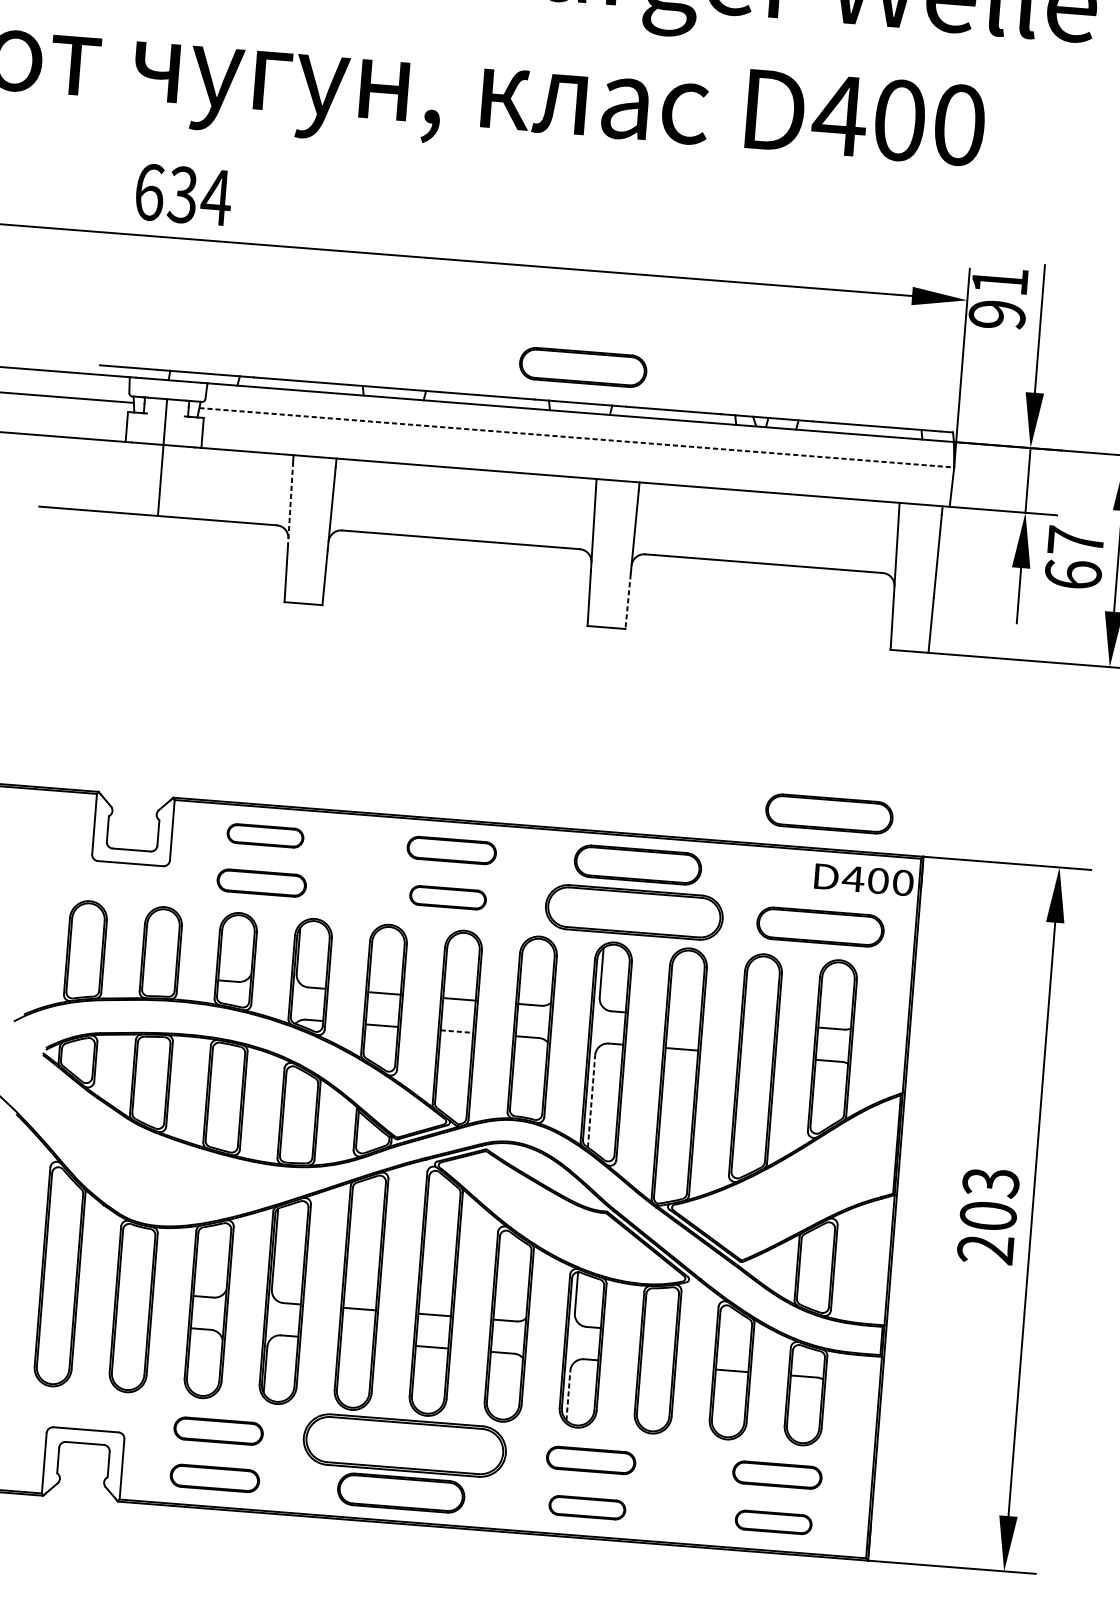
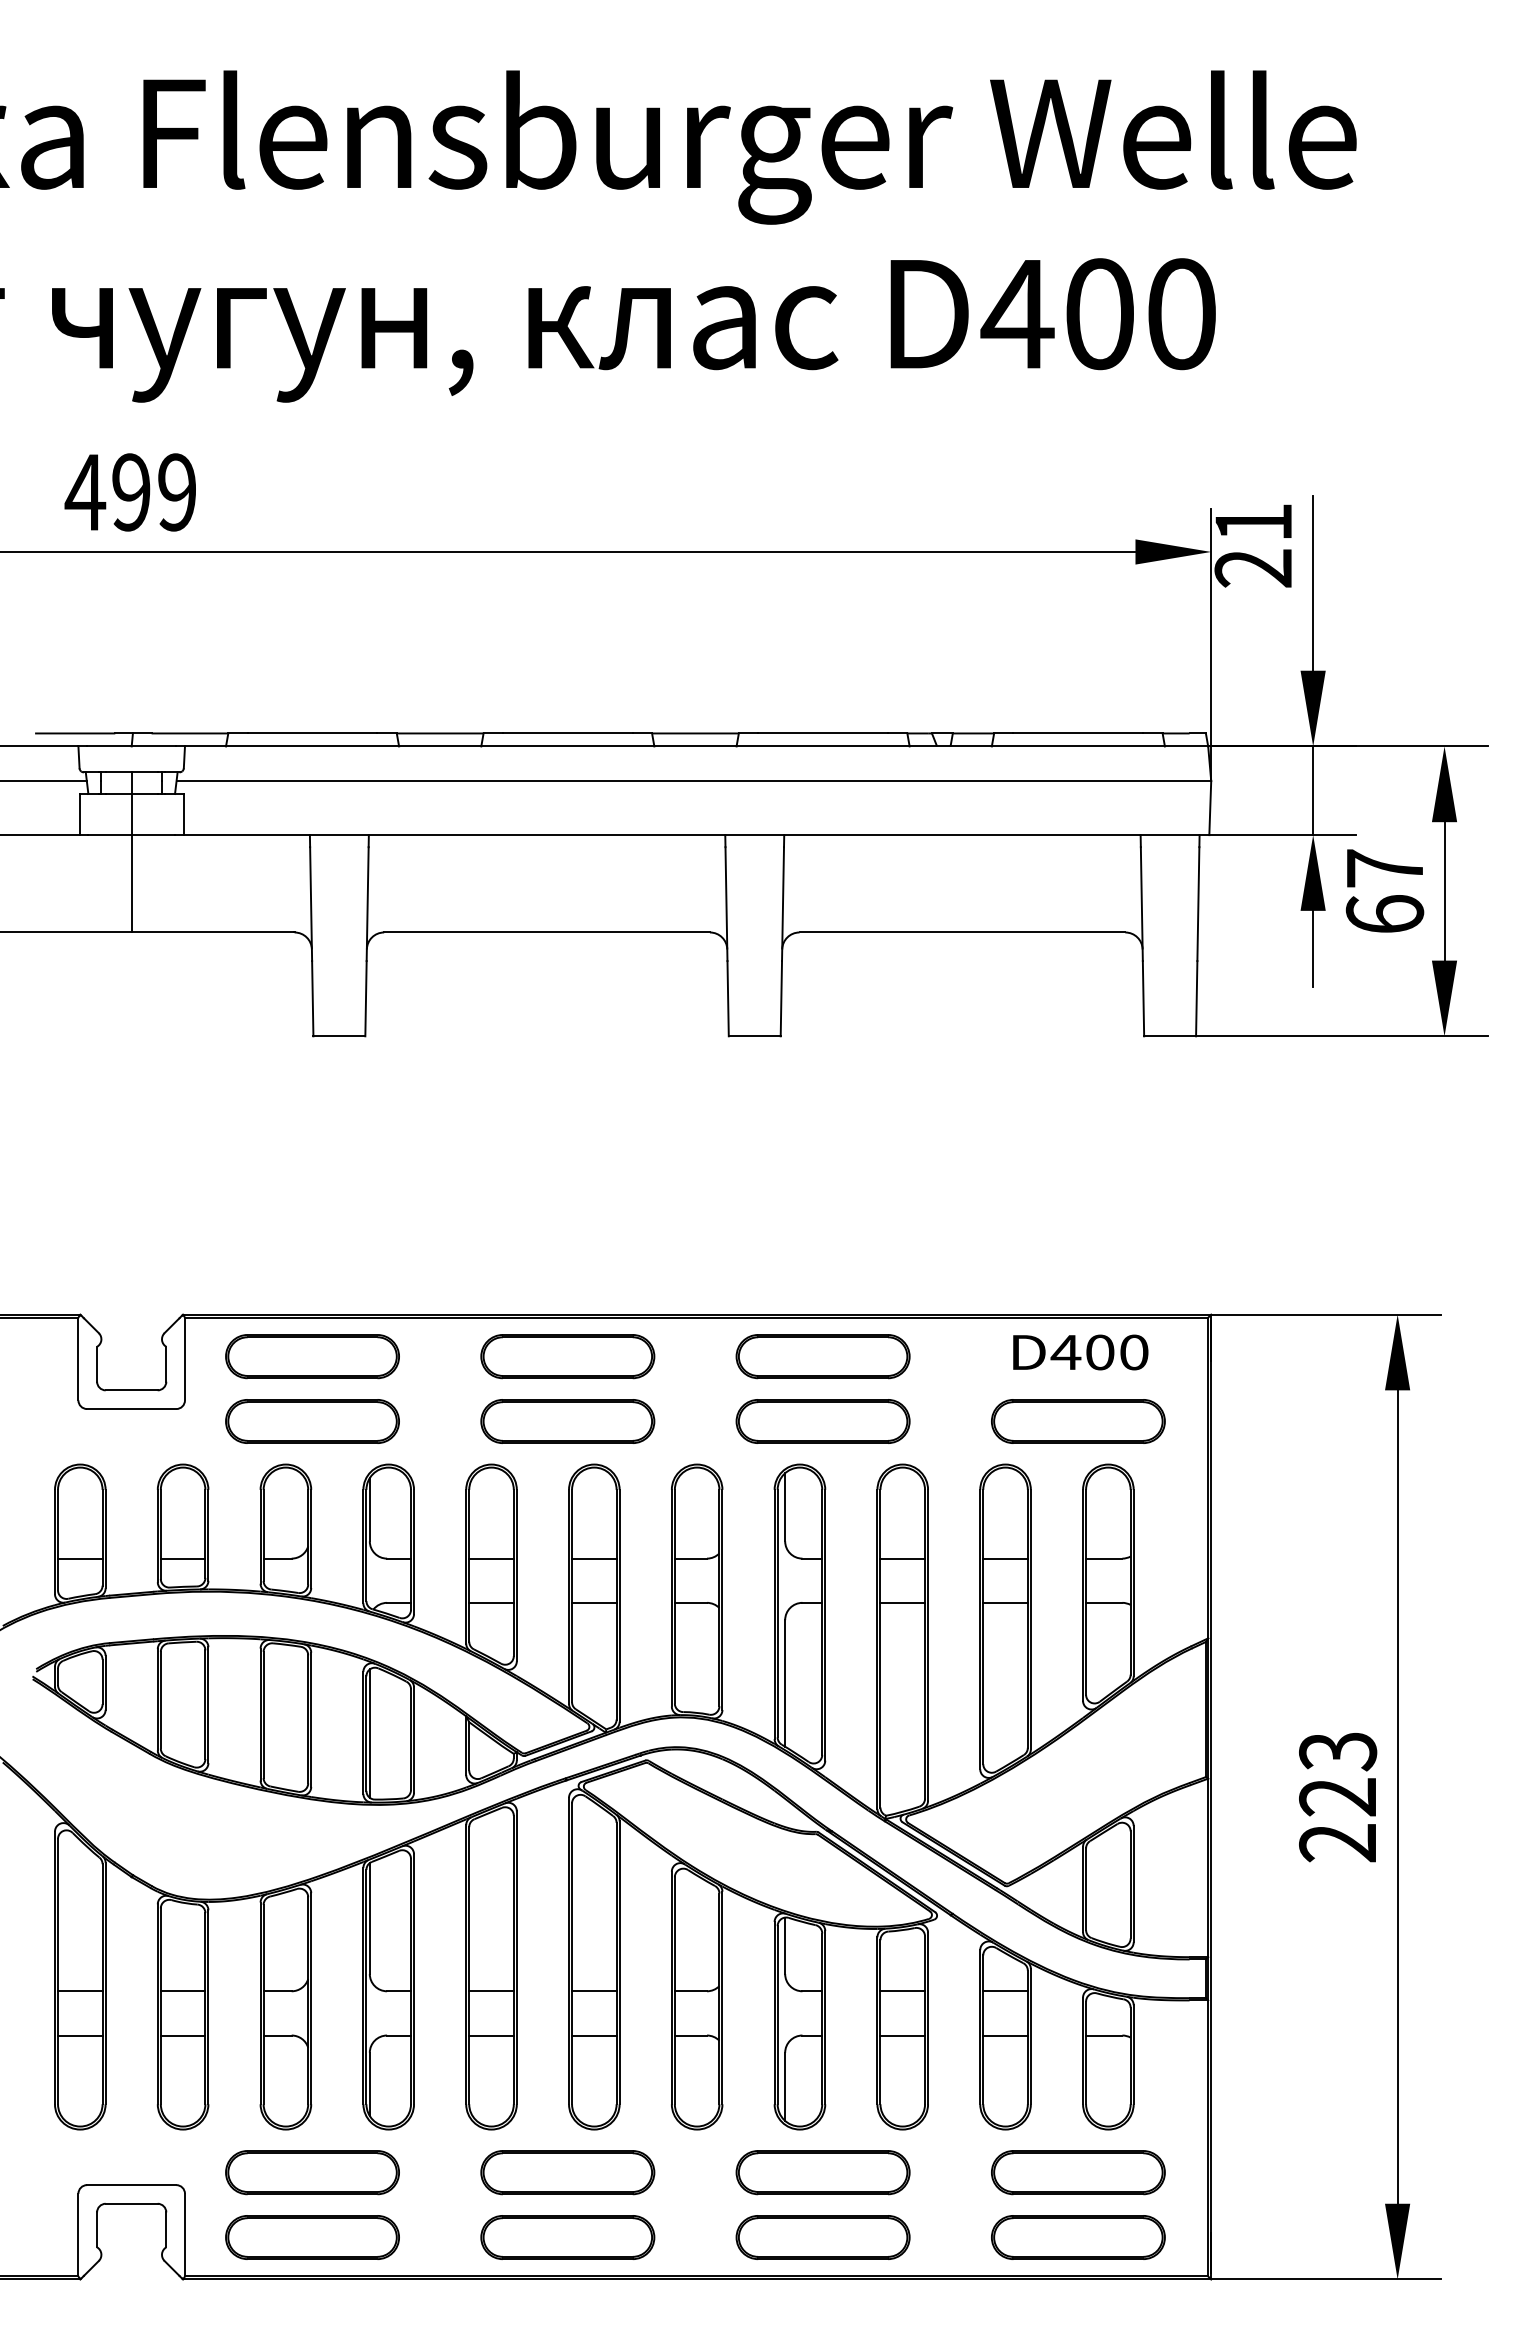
text: (182, 194) -> (130, 492), 634 -> 499
text: (997, 314) -> (1253, 568), 91 -> 21
part: (582, 367) -> (694, 684), removed
line: (165, 415) -> (131, 794), added
line: (577, 438) -> (694, 781), dashed -> solid
line: (290, 505) -> (311, 904), dashed -> solid
line: (628, 601) -> (781, 998), dashed -> solid
part: (829, 814) -> (1078, 1266), removed
part: (265, 835) -> (312, 1356), size x1.67
part: (451, 850) -> (567, 1356), size x1.43
text: (863, 879) -> (1080, 1352), moved
part: (261, 883) -> (312, 1421), size x1.43
part: (447, 897) -> (567, 1421), size x1.67
part: (633, 912) -> (822, 1421), size x0.71
line: (84, 969) -> (80, 1558), added
line: (159, 975) -> (182, 1558), added
line: (684, 1016) -> (902, 1558), added
line: (759, 1022) -> (1005, 1558), added
line: (457, 1031) -> (594, 1602), dashed -> solid
line: (756, 1054) -> (1005, 1602), added
line: (591, 1100) -> (785, 1682), dashed -> solid
line: (285, 1114) -> (369, 1733), added
text: (988, 1216) -> (1338, 1797), 203 -> 223
line: (59, 1285) -> (80, 1991), added
line: (134, 1291) -> (182, 1991), added
line: (57, 1317) -> (80, 2035), added
line: (131, 1323) -> (182, 2035), added
line: (659, 1332) -> (902, 1991), added
line: (734, 1338) -> (1005, 1991), added
line: (357, 1341) -> (491, 2035), added
line: (656, 1364) -> (902, 2035), added
line: (568, 1395) -> (785, 2086), dashed -> solid
part: (218, 1431) -> (312, 2172), size x1.43
part: (404, 1445) -> (567, 2172), size x0.62
part: (590, 1460) -> (822, 2172), size x1.43
part: (777, 1474) -> (1078, 2172), size x1.43
part: (214, 1478) -> (312, 2237), size x1.43
part: (586, 1507) -> (822, 2237), size x1.67
part: (773, 1522) -> (1078, 2237), size x1.67

